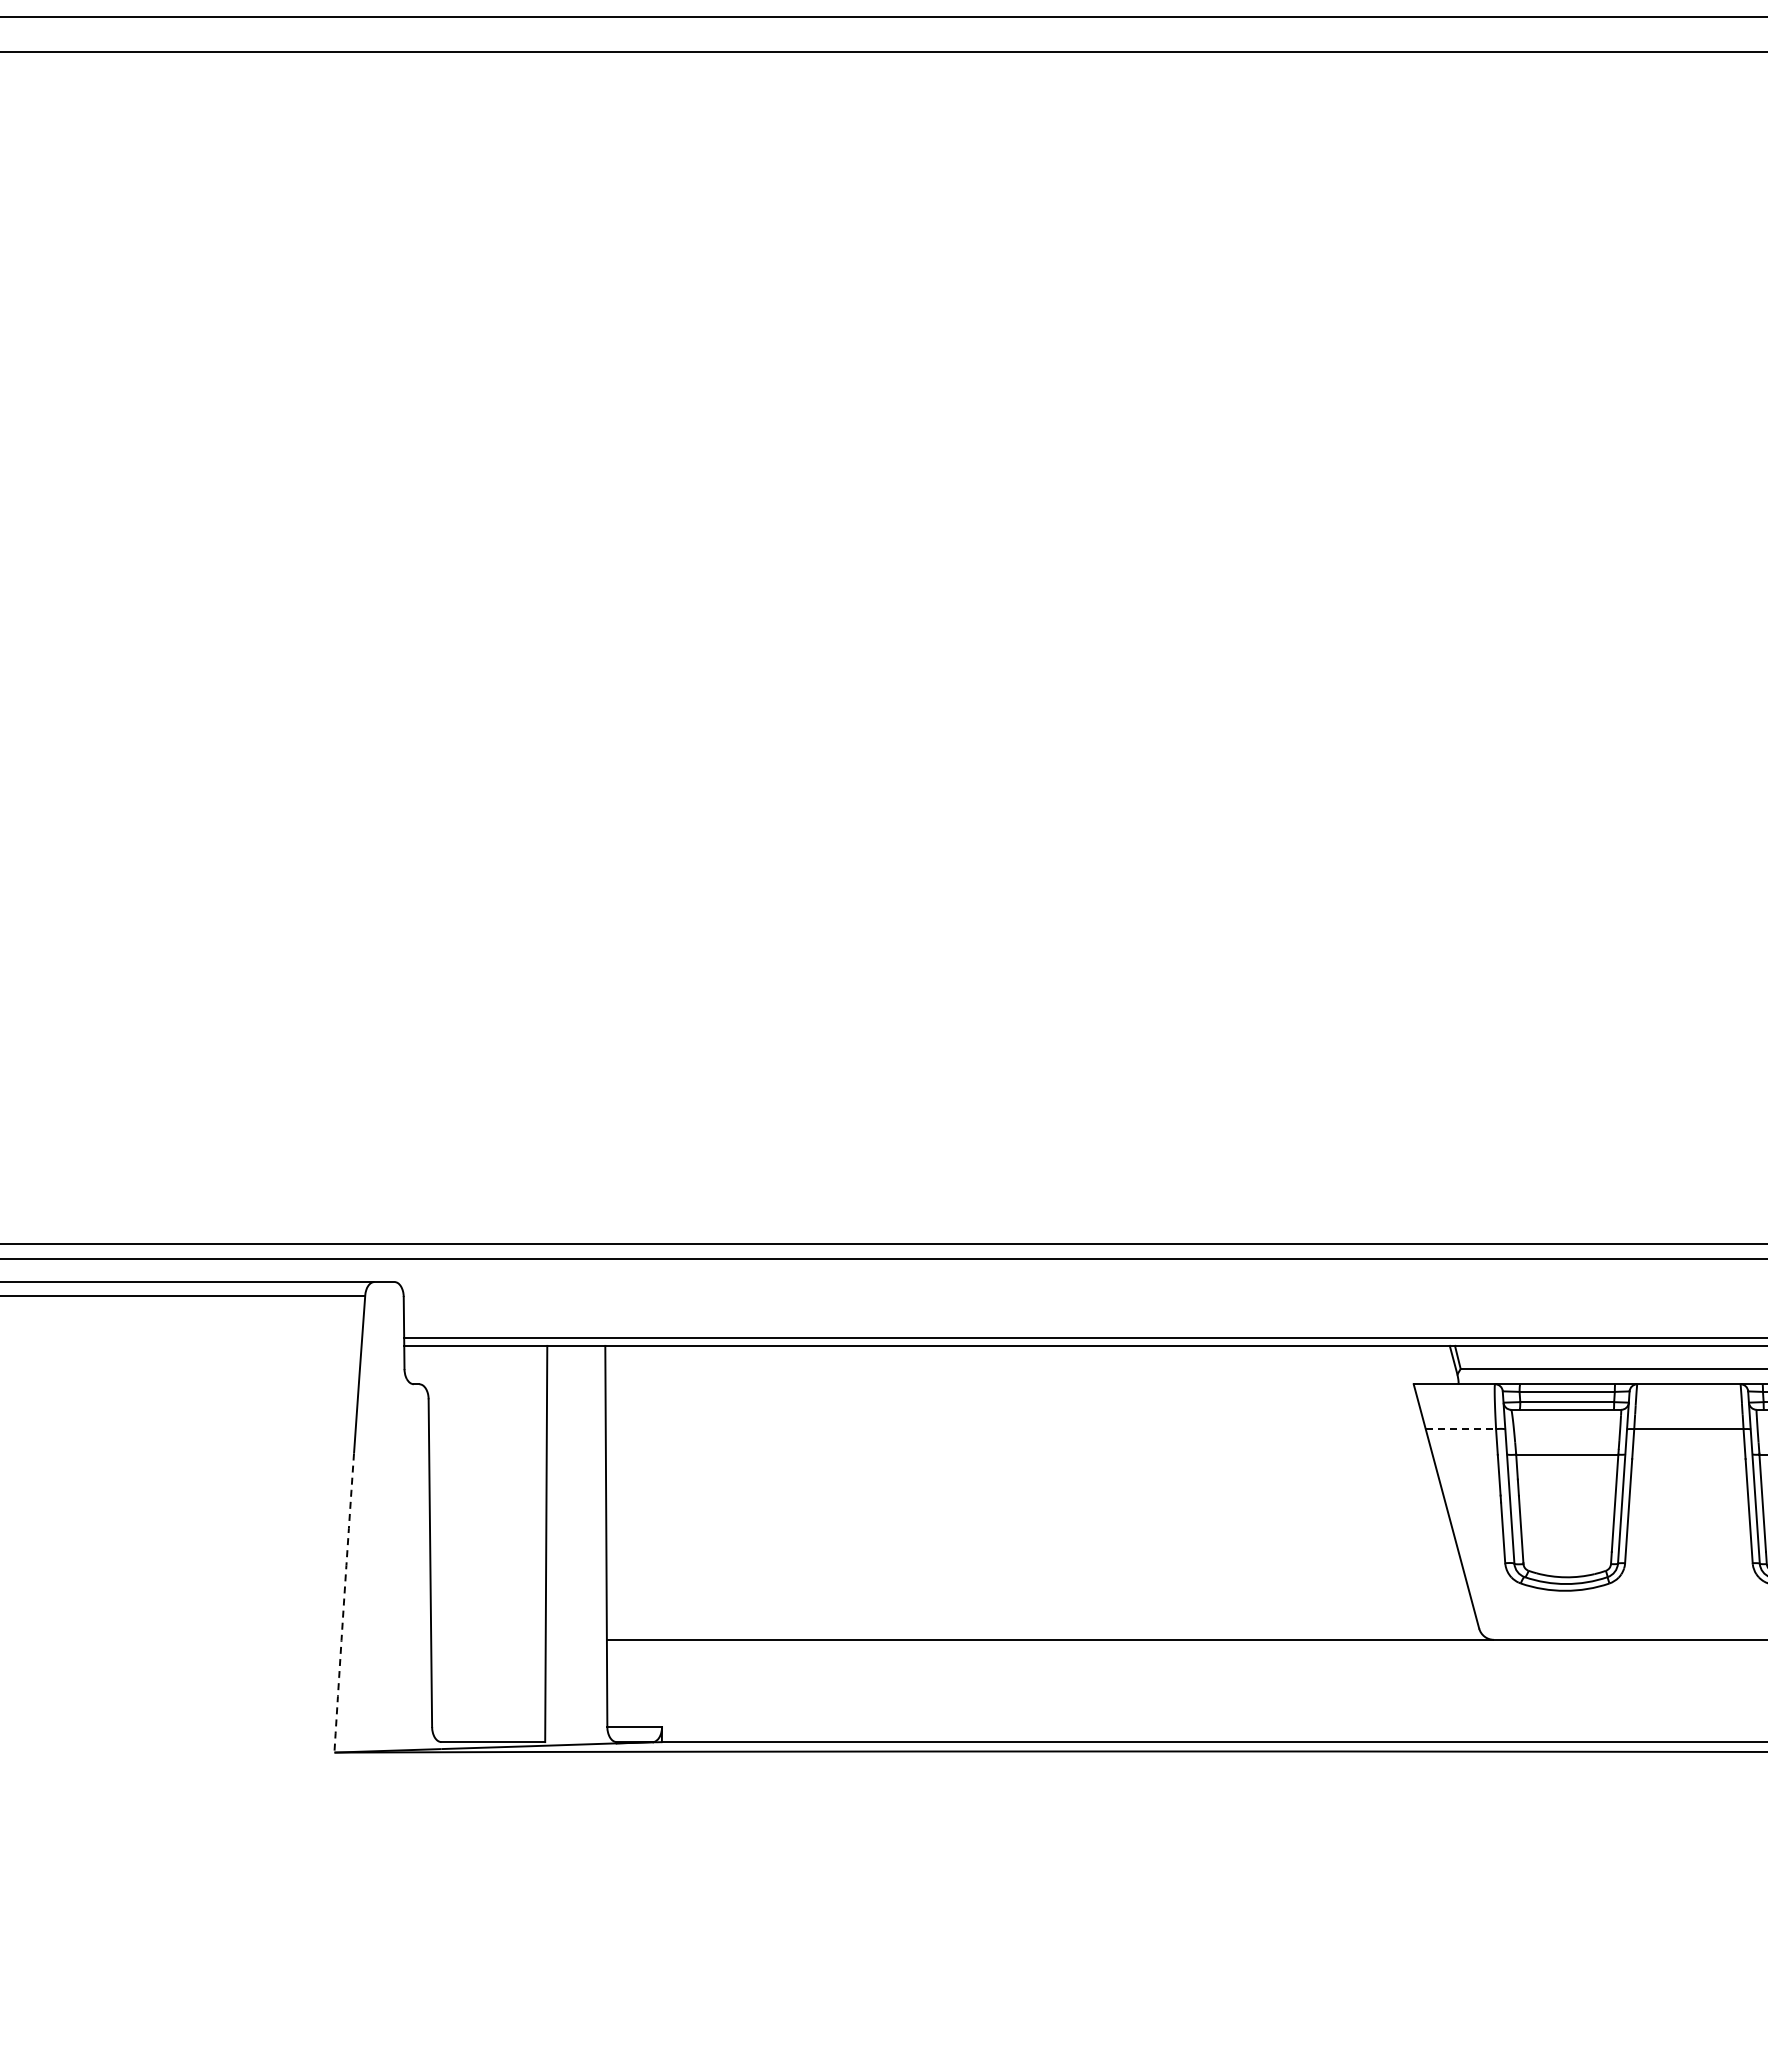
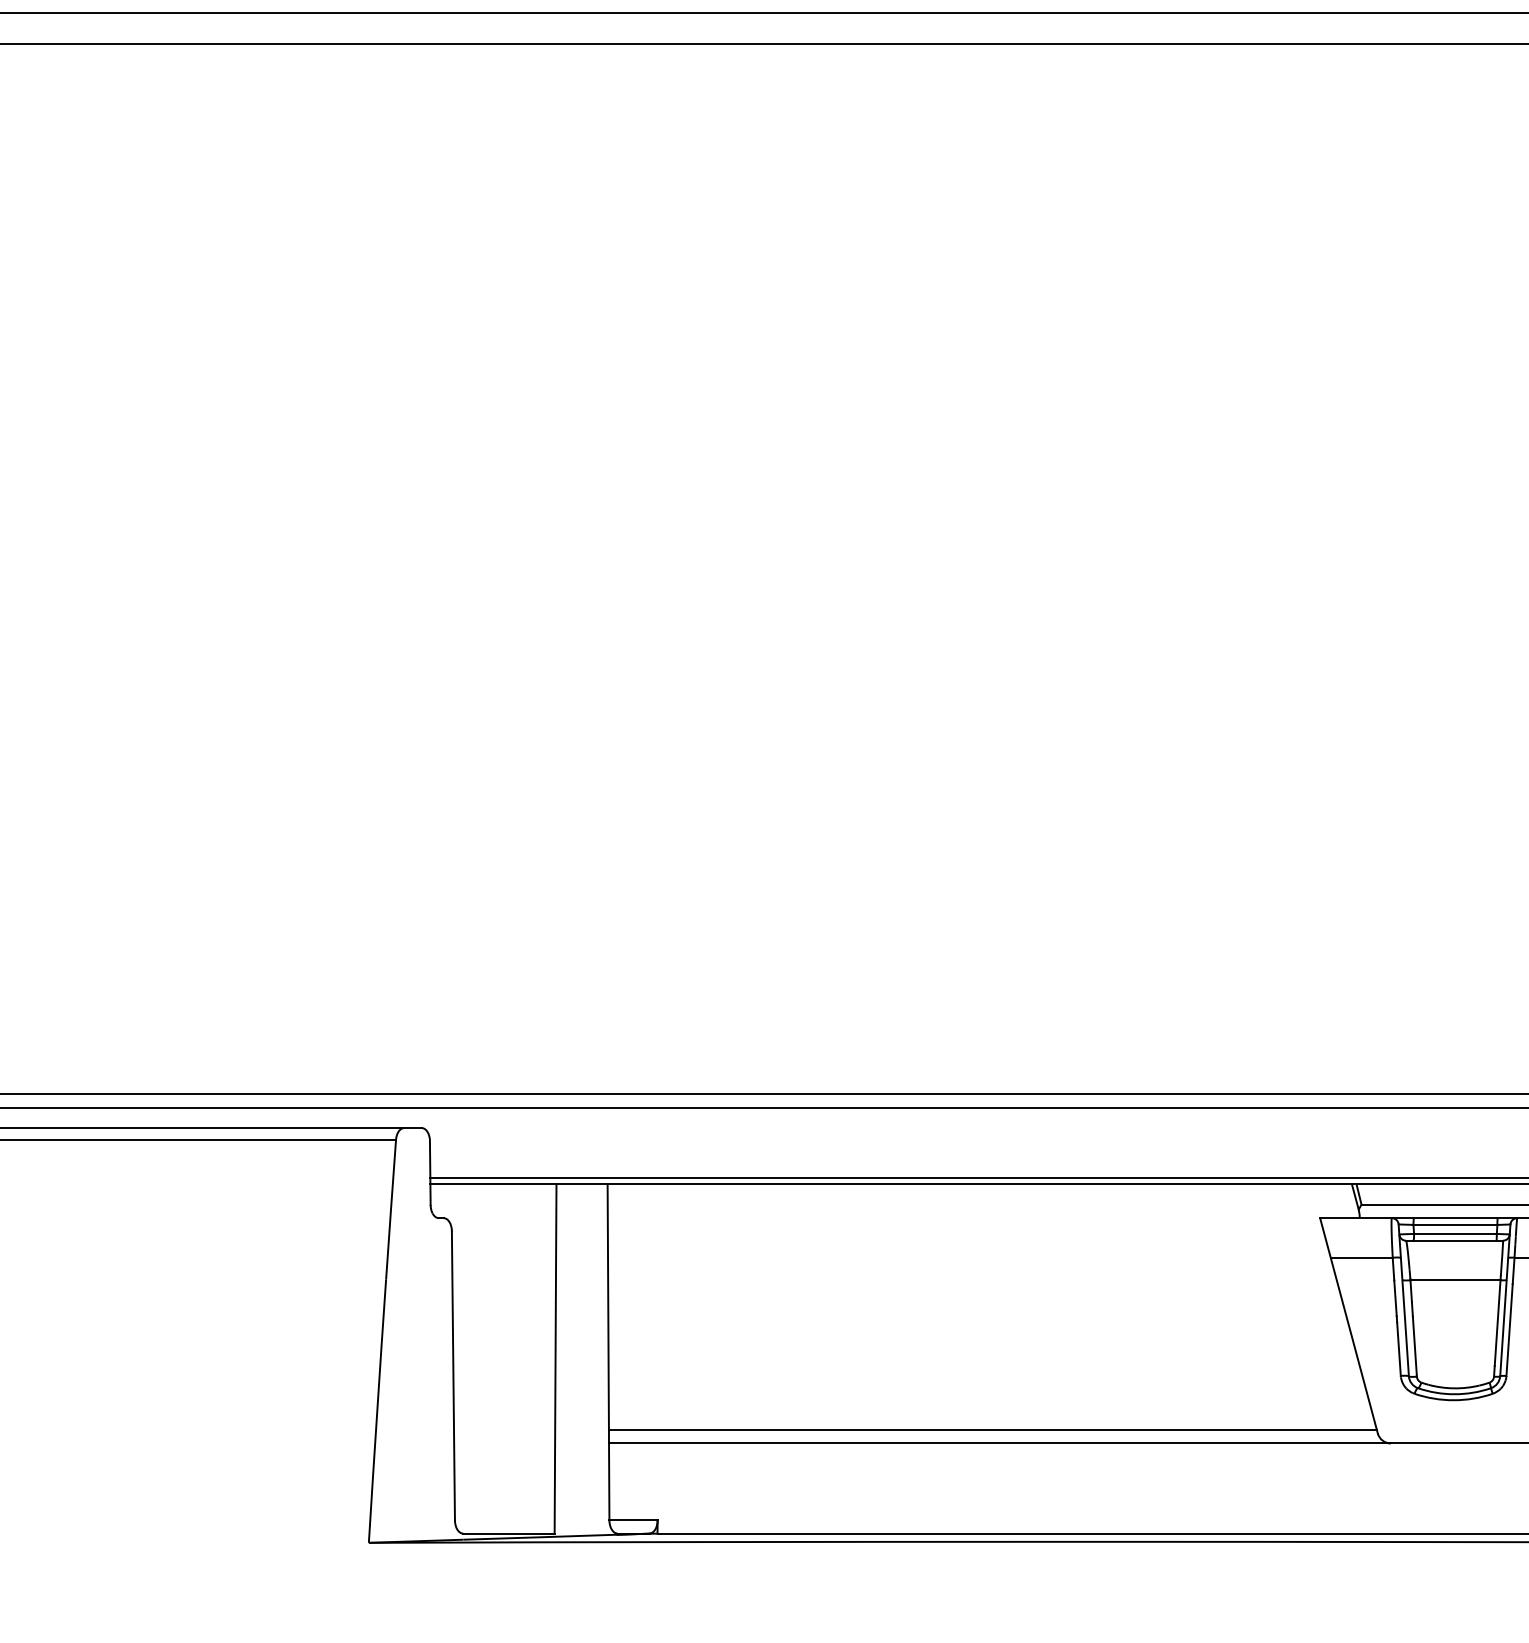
line: (1461, 1429) -> (1362, 1258), dashed -> solid
arc: (343, 1603) -> (376, 1411), dashed -> solid
line: (1042, 1624) -> (992, 1429), added

